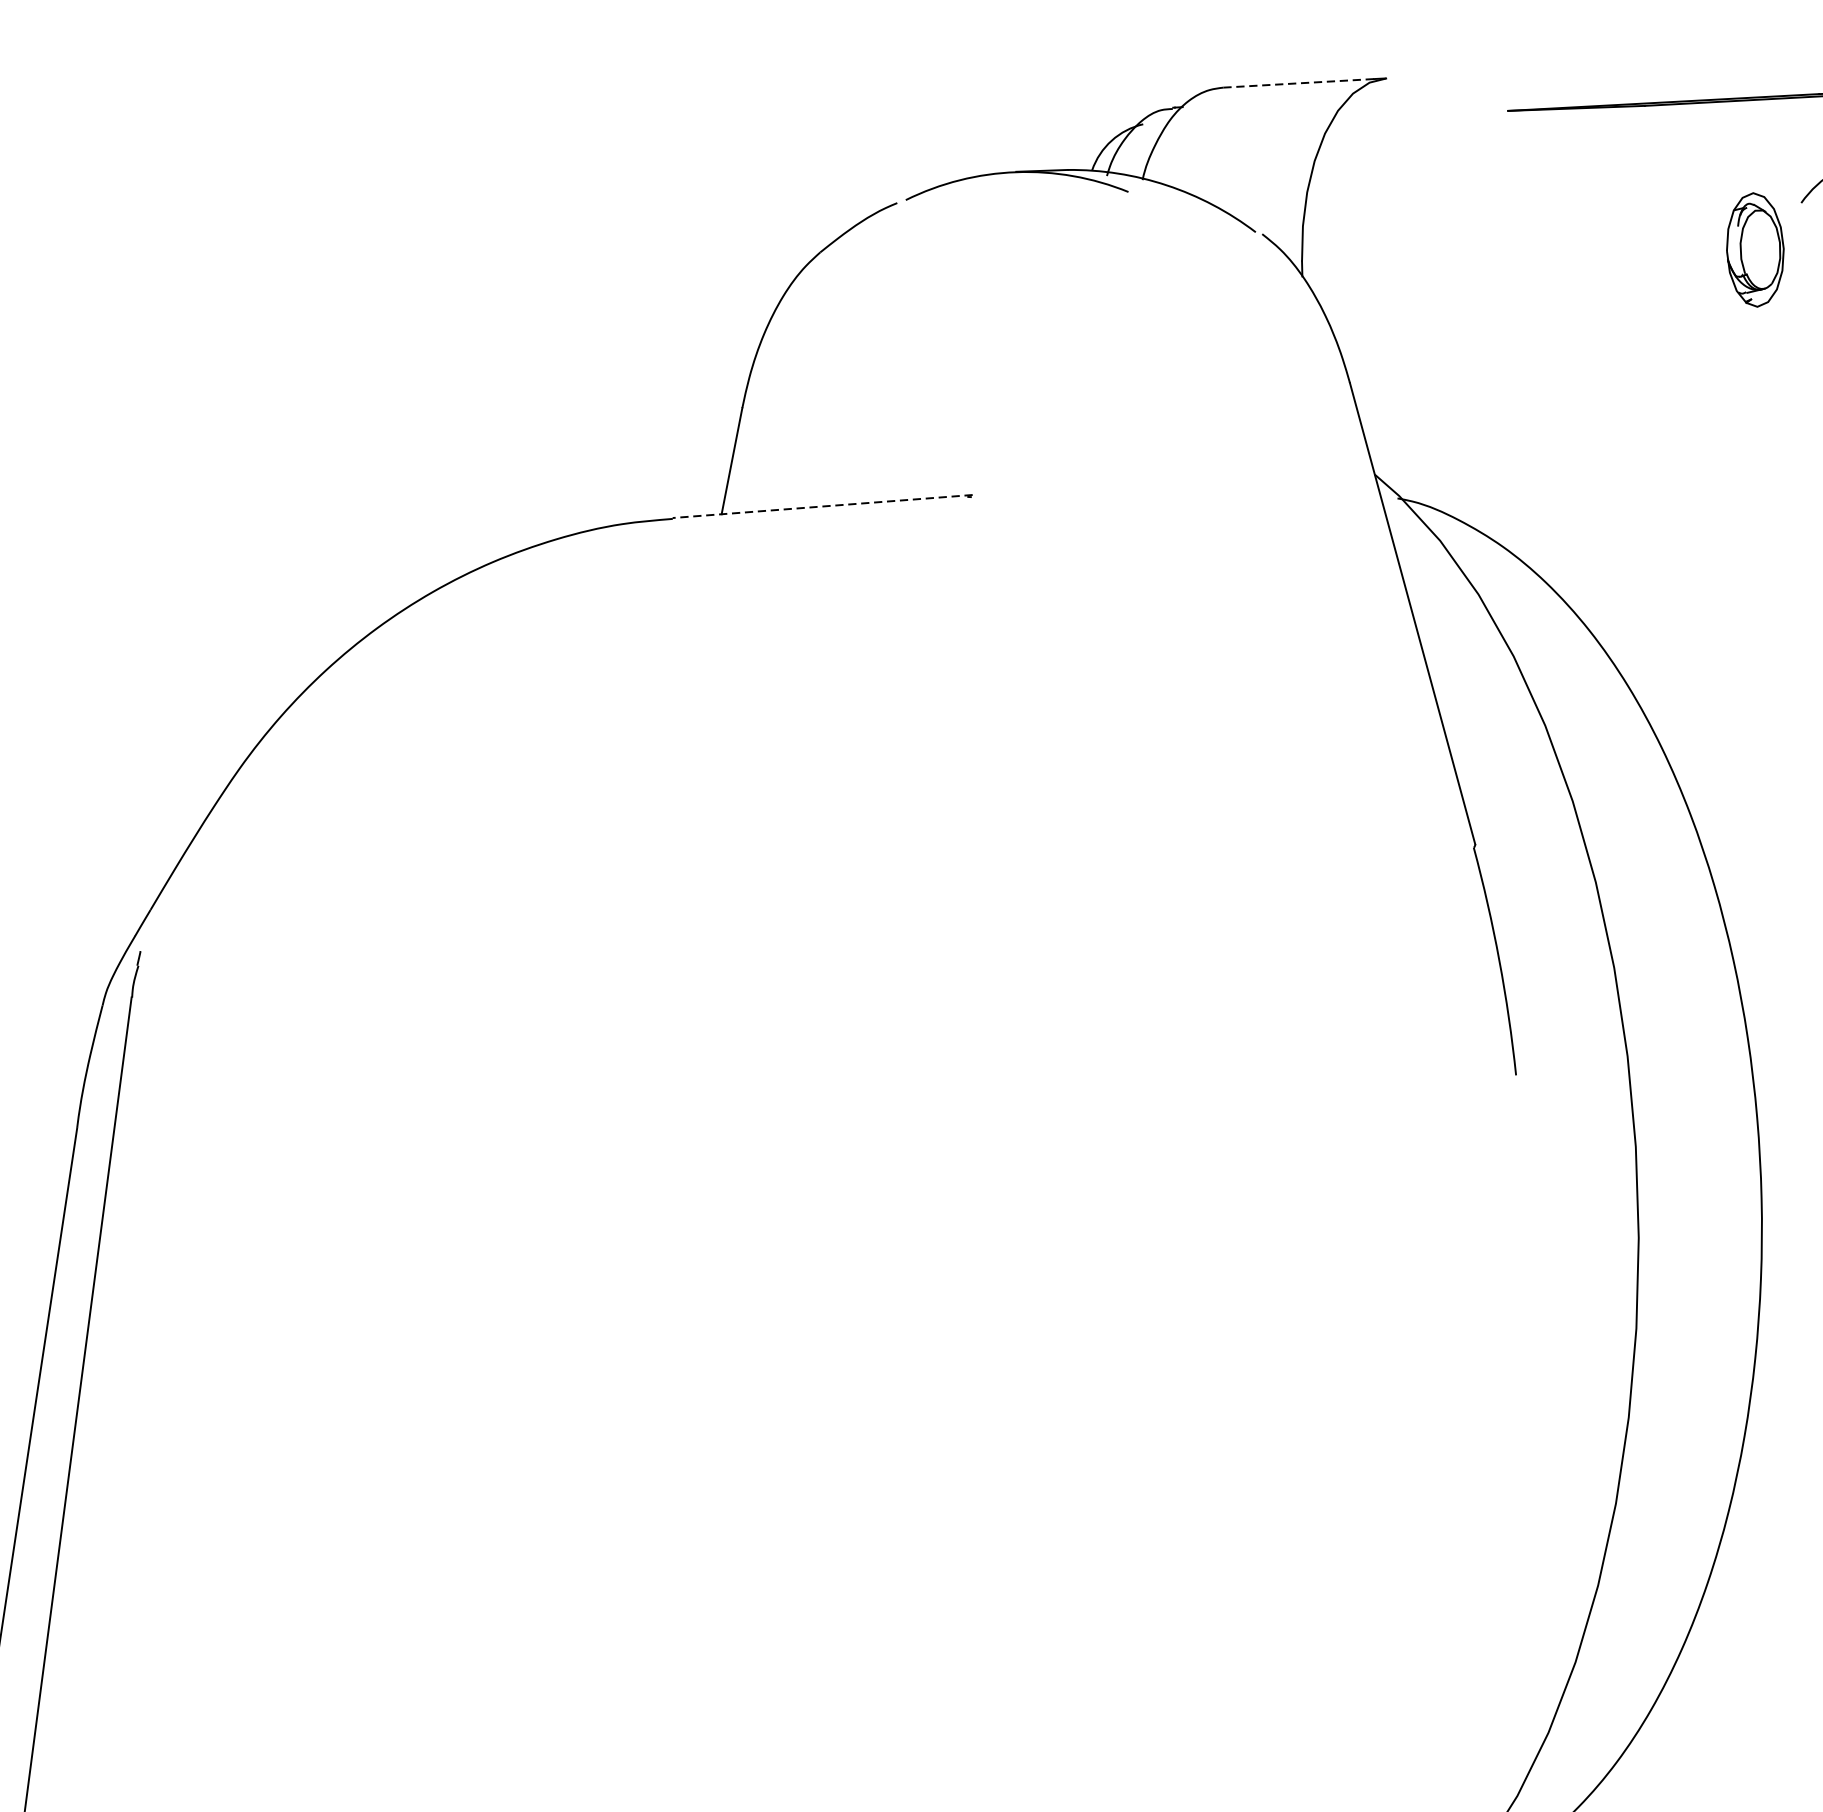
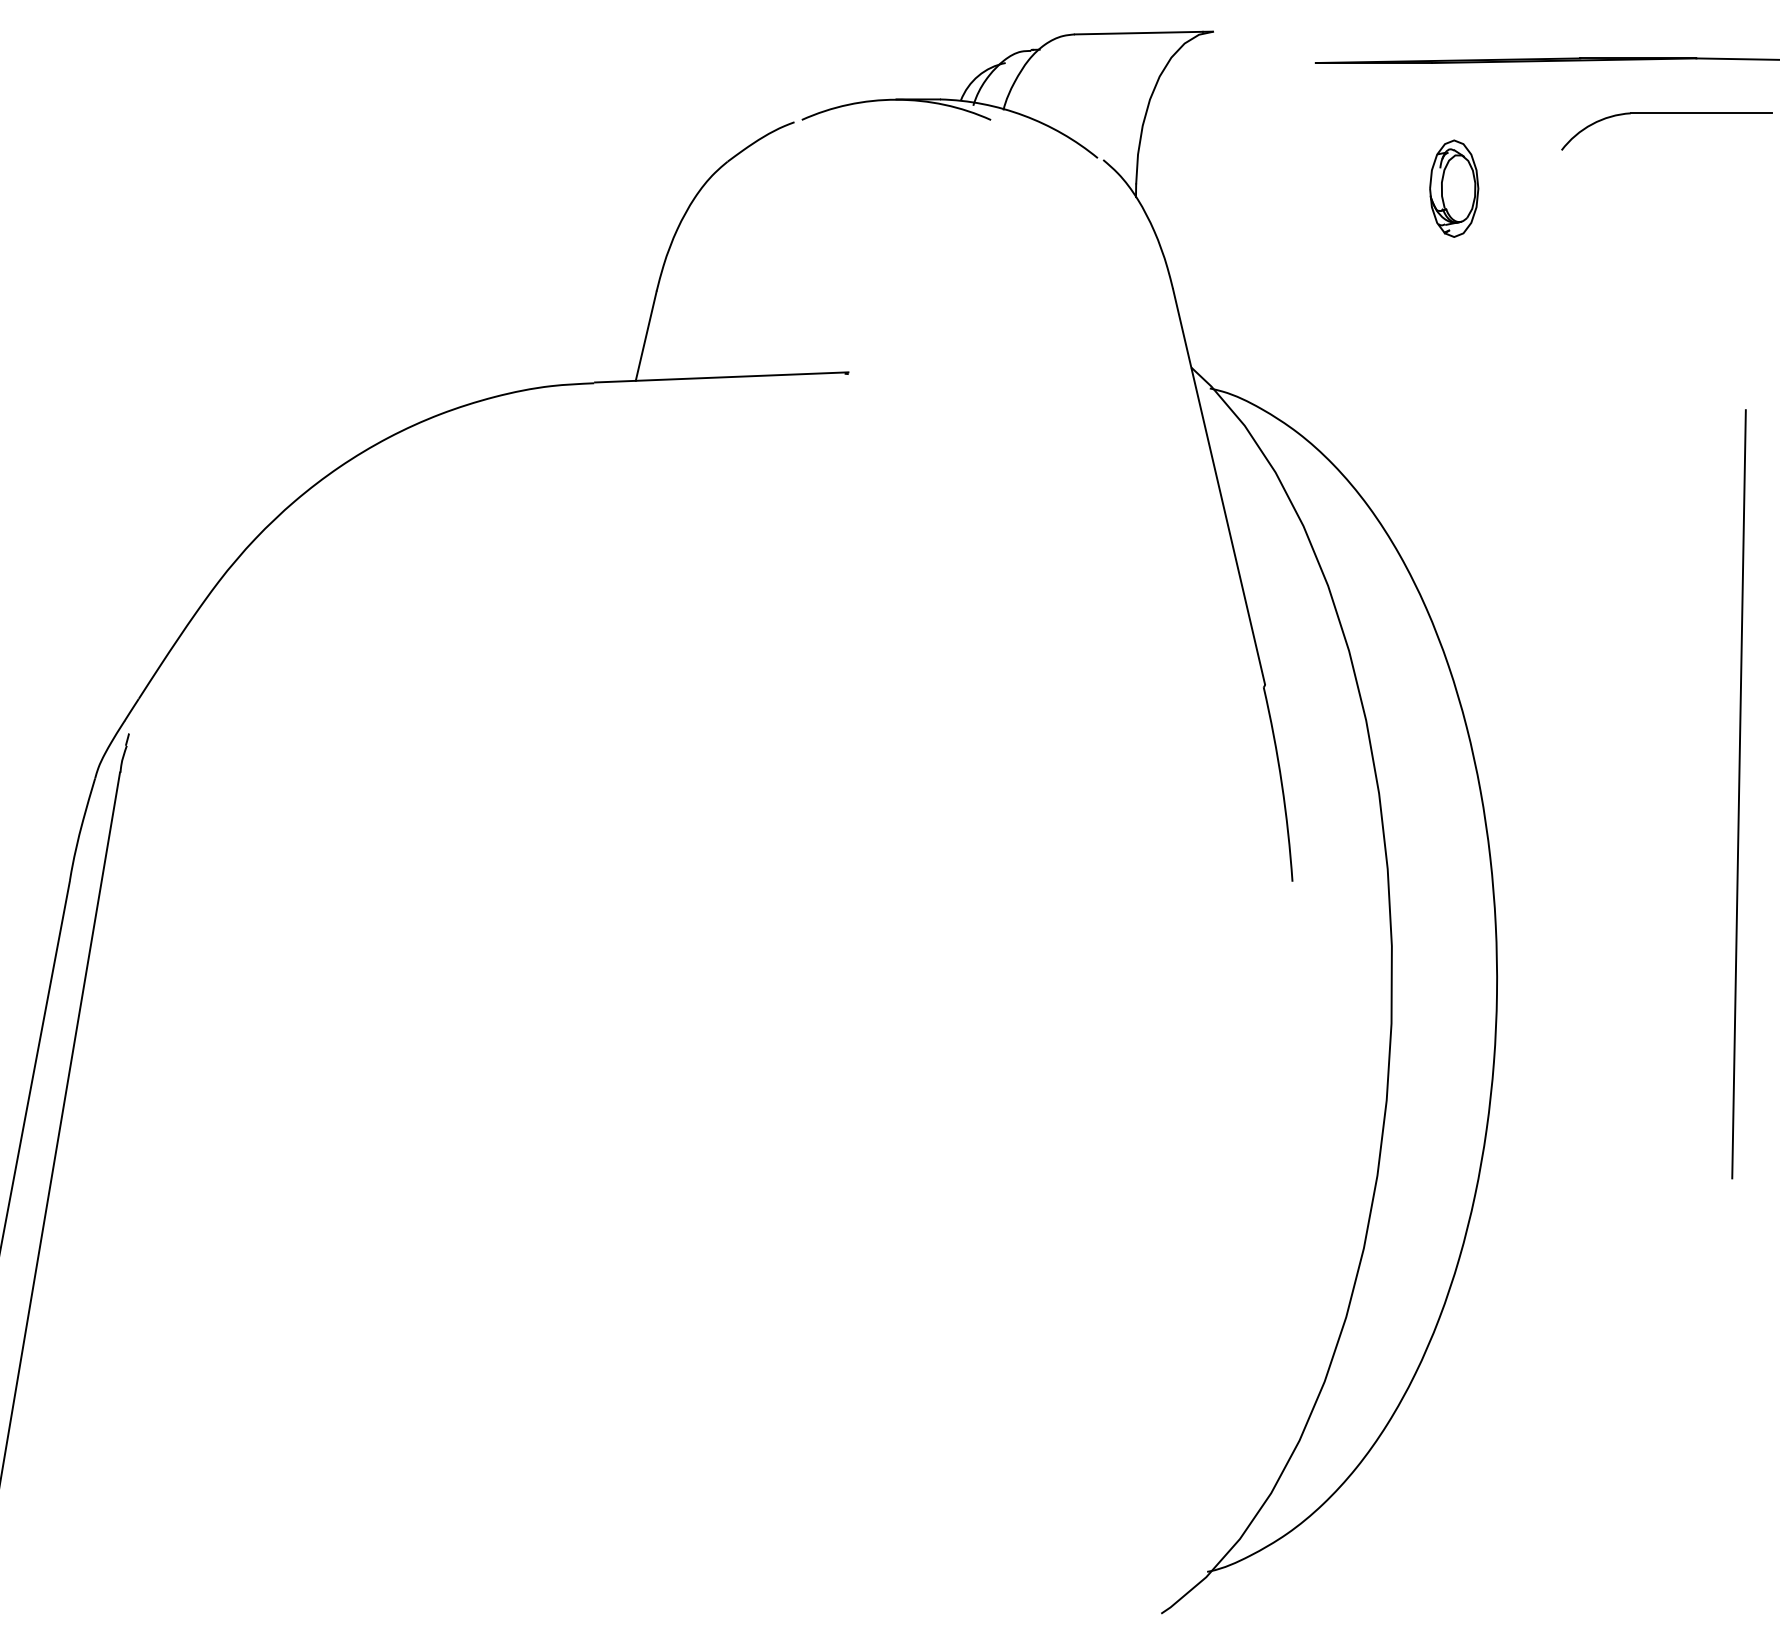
line: (1299, 83) -> (1139, 33), dashed -> solid
part: (1755, 249) -> (1454, 188), moved
line: (822, 506) -> (721, 377), dashed -> solid

